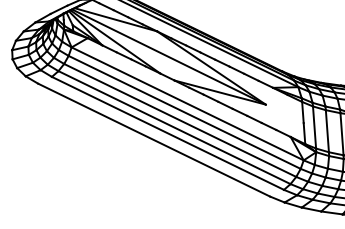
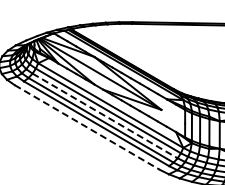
line: (180, 119) -> (105, 115), solid -> dashed
line: (154, 140) -> (87, 127), solid -> dashed

